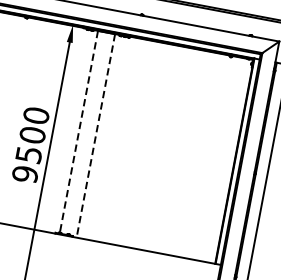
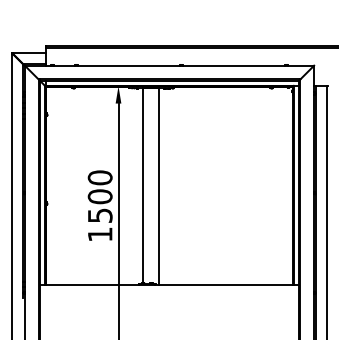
line: (78, 131) -> (142, 185), dashed -> solid
line: (95, 136) -> (159, 186), dashed -> solid
text: (24, 174) -> (99, 234), 9500 -> 1500

